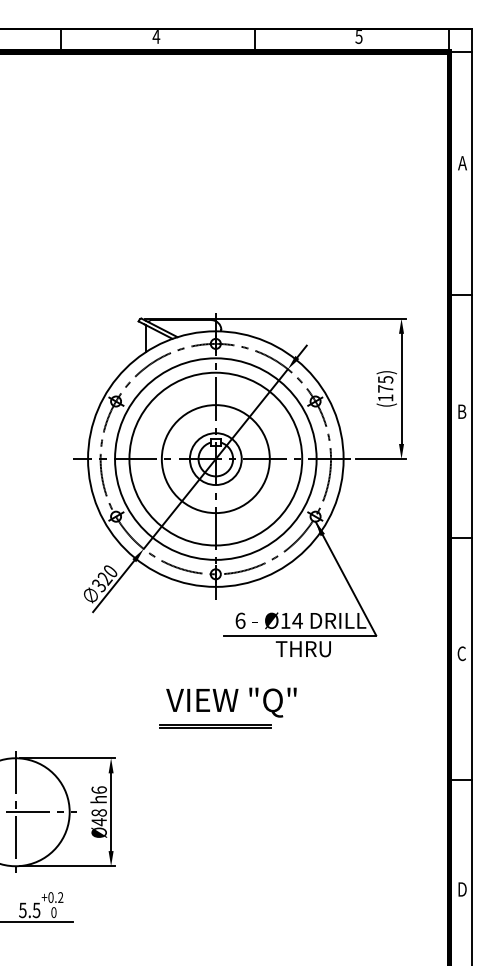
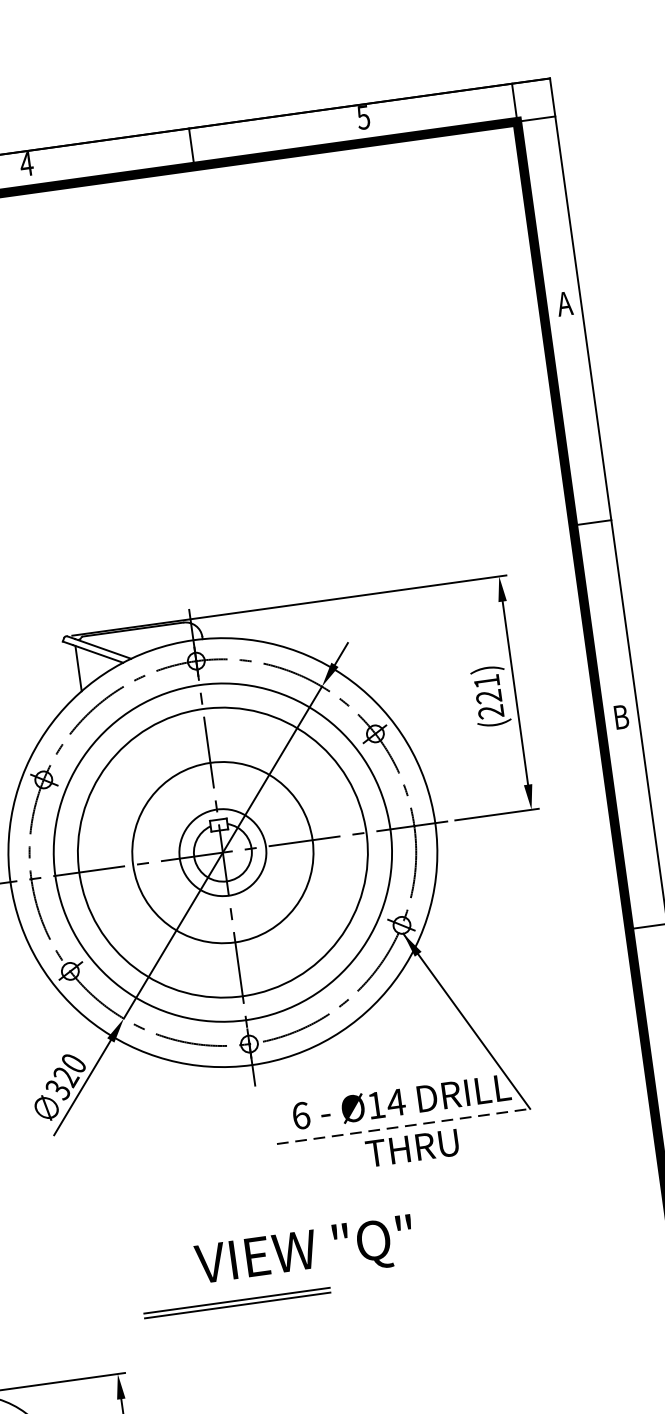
text: (385, 388) -> (488, 696), (175) -> (221)
line: (300, 635) -> (404, 1126), solid -> dashed
line: (215, 725) -> (237, 1301), moved

